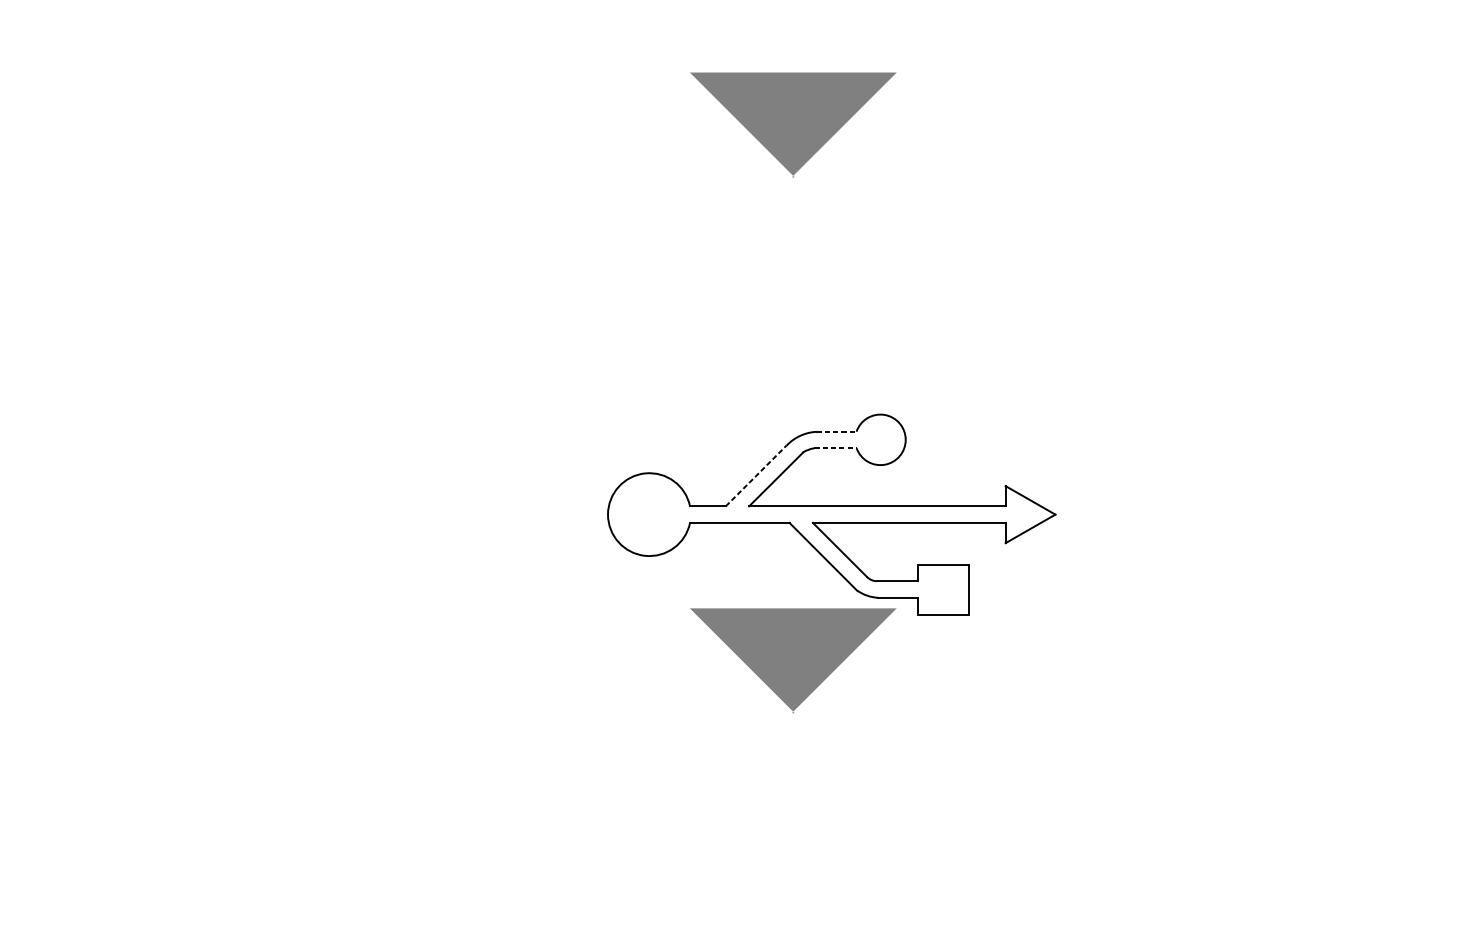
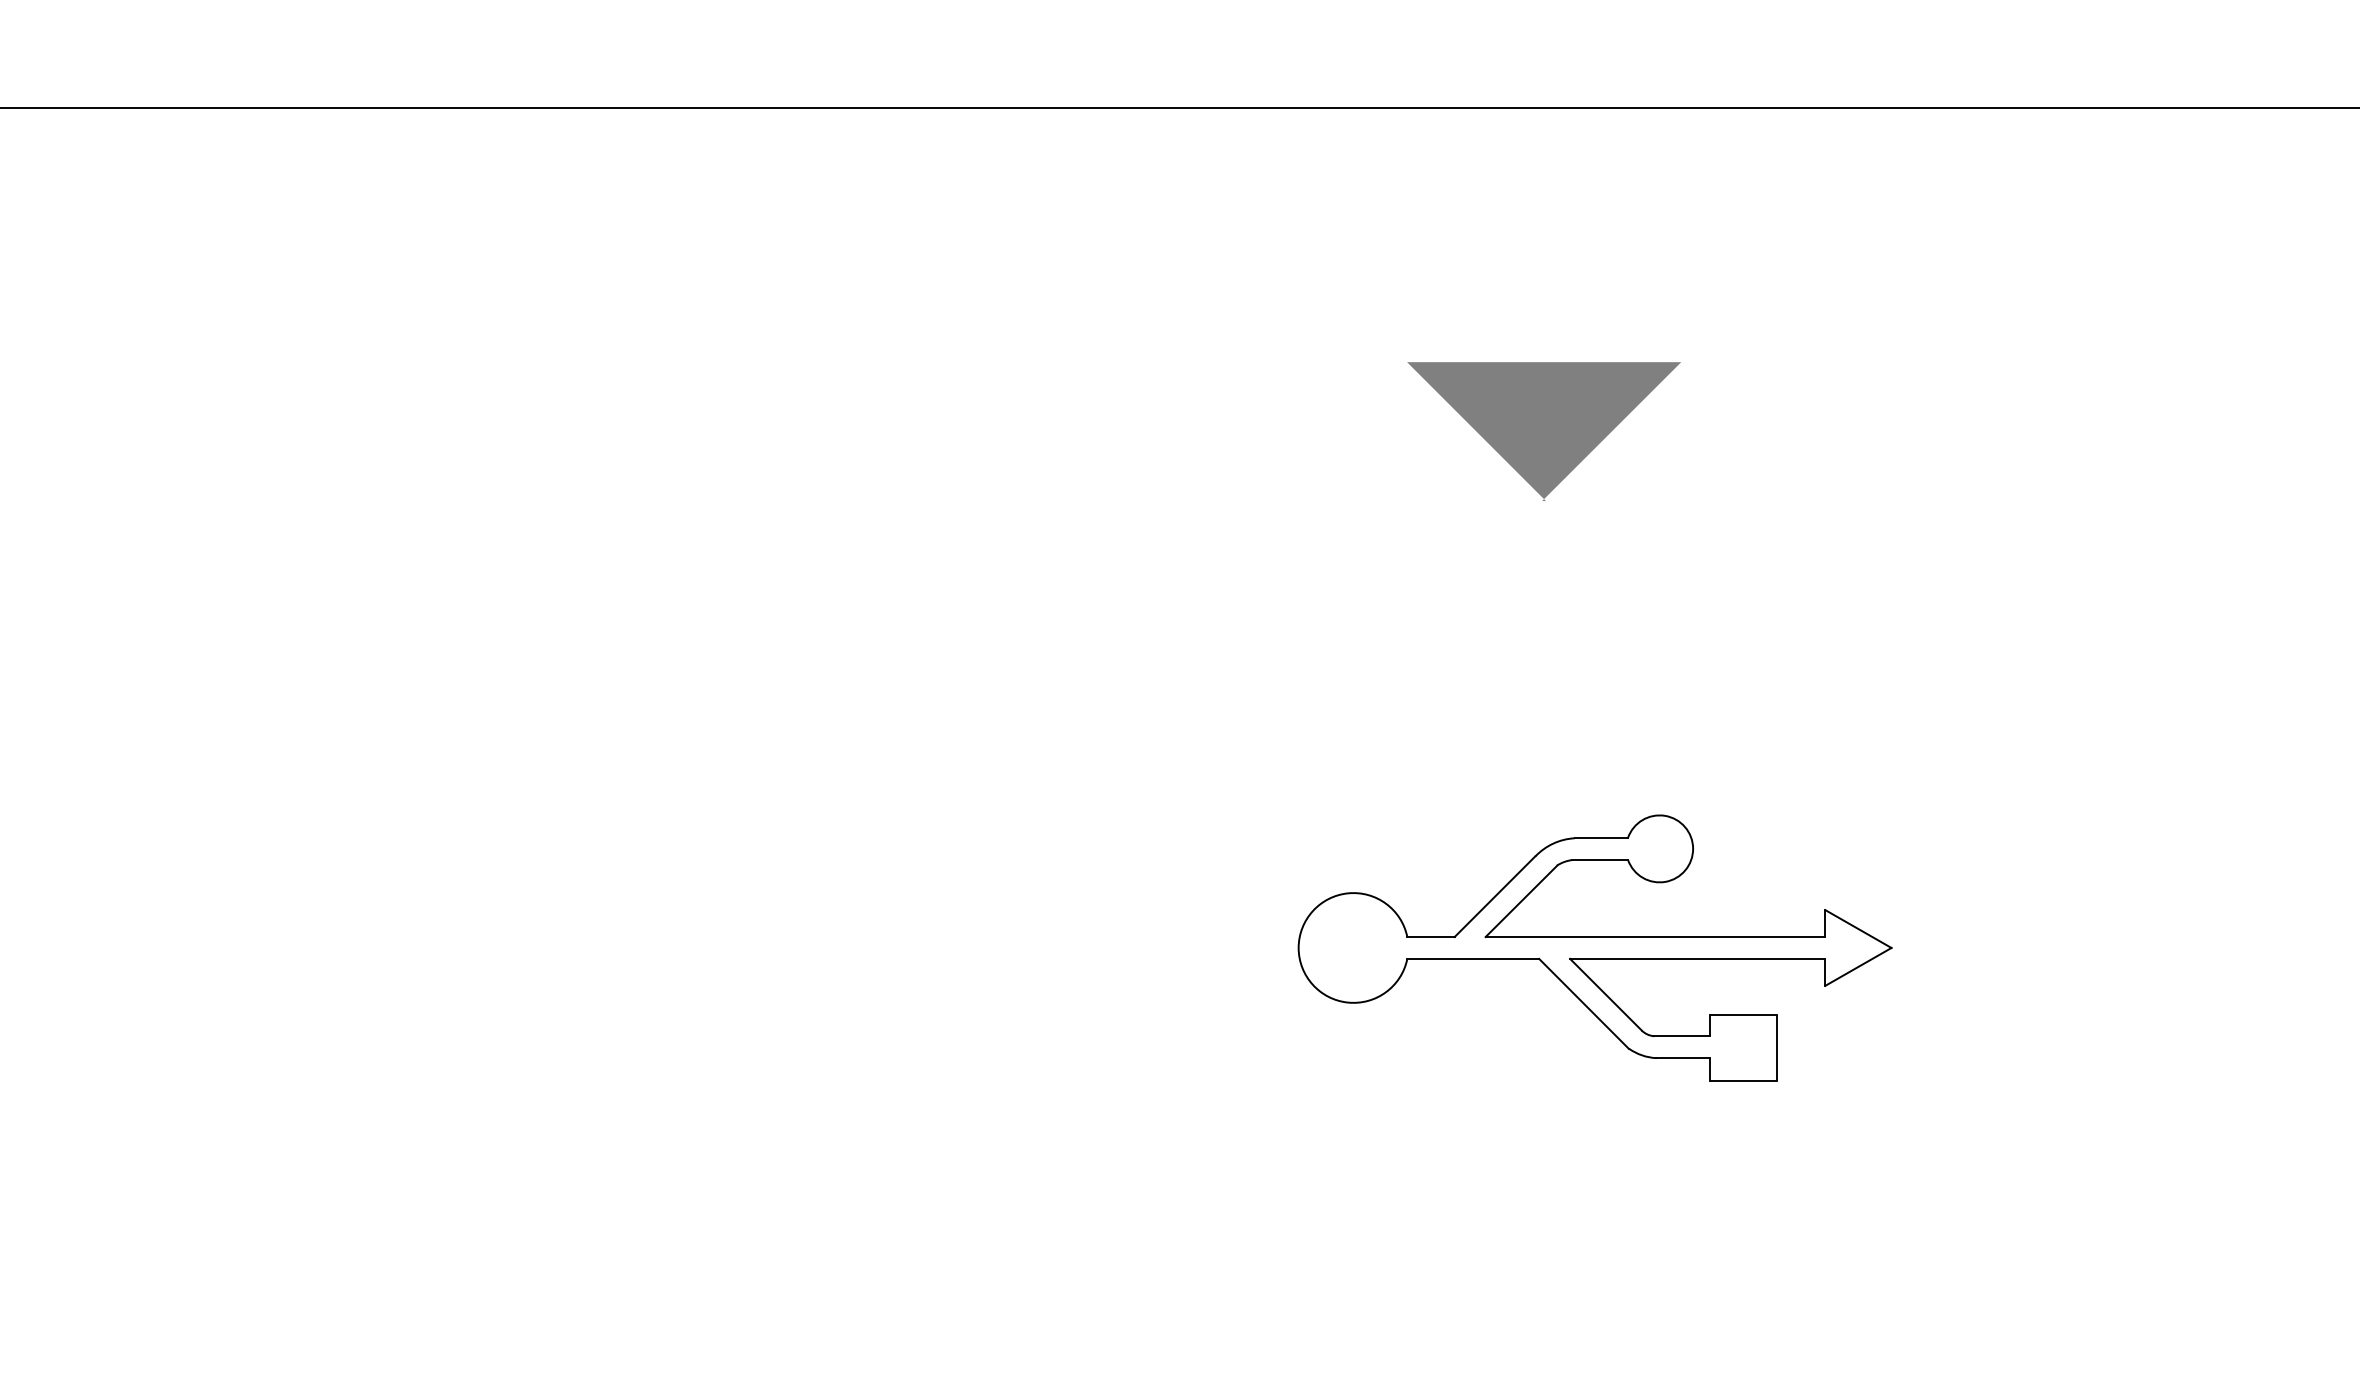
line: (836, 432) -> (1601, 838), dashed -> solid
line: (835, 448) -> (1600, 860), dashed -> solid
line: (756, 475) -> (1495, 896), dashed -> solid
part: (792, 660) -> (1543, 1141), removed

